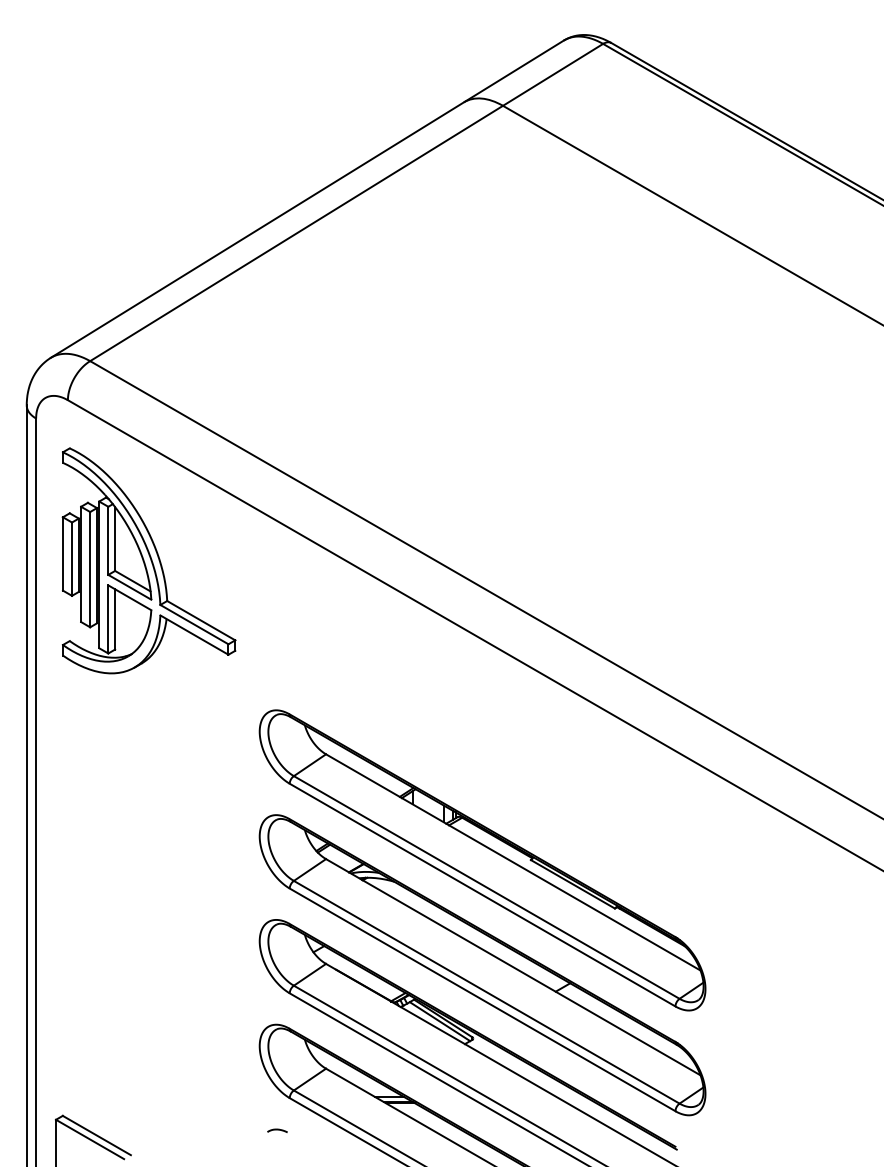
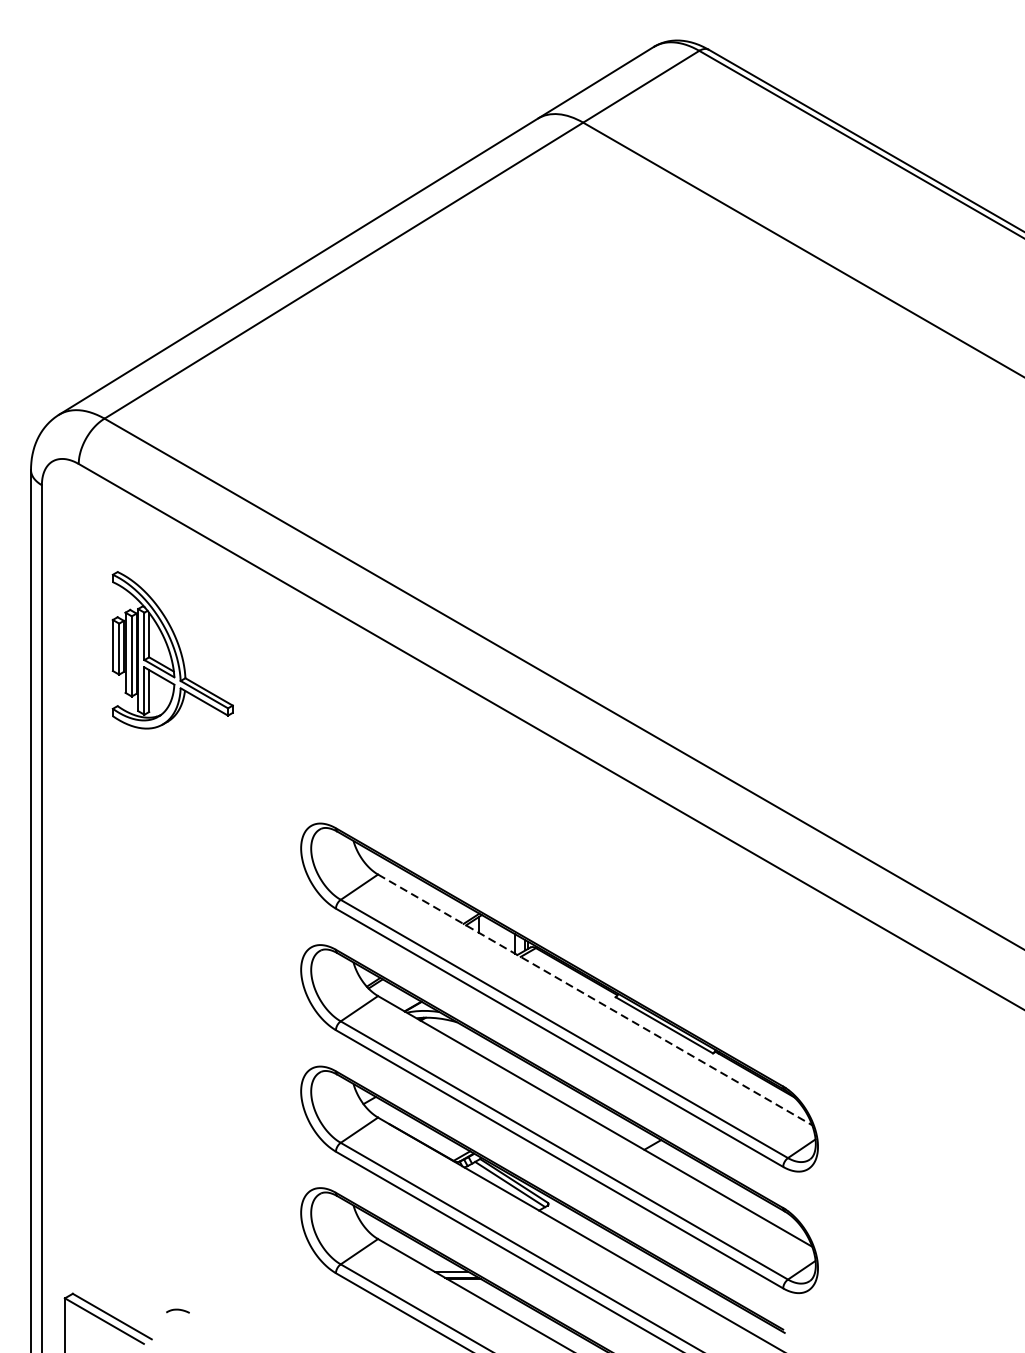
part: (148, 560) -> (172, 649), size x0.6
line: (513, 862) -> (595, 1000), solid -> dashed
curve: (277, 1130) -> (177, 1310), moved

